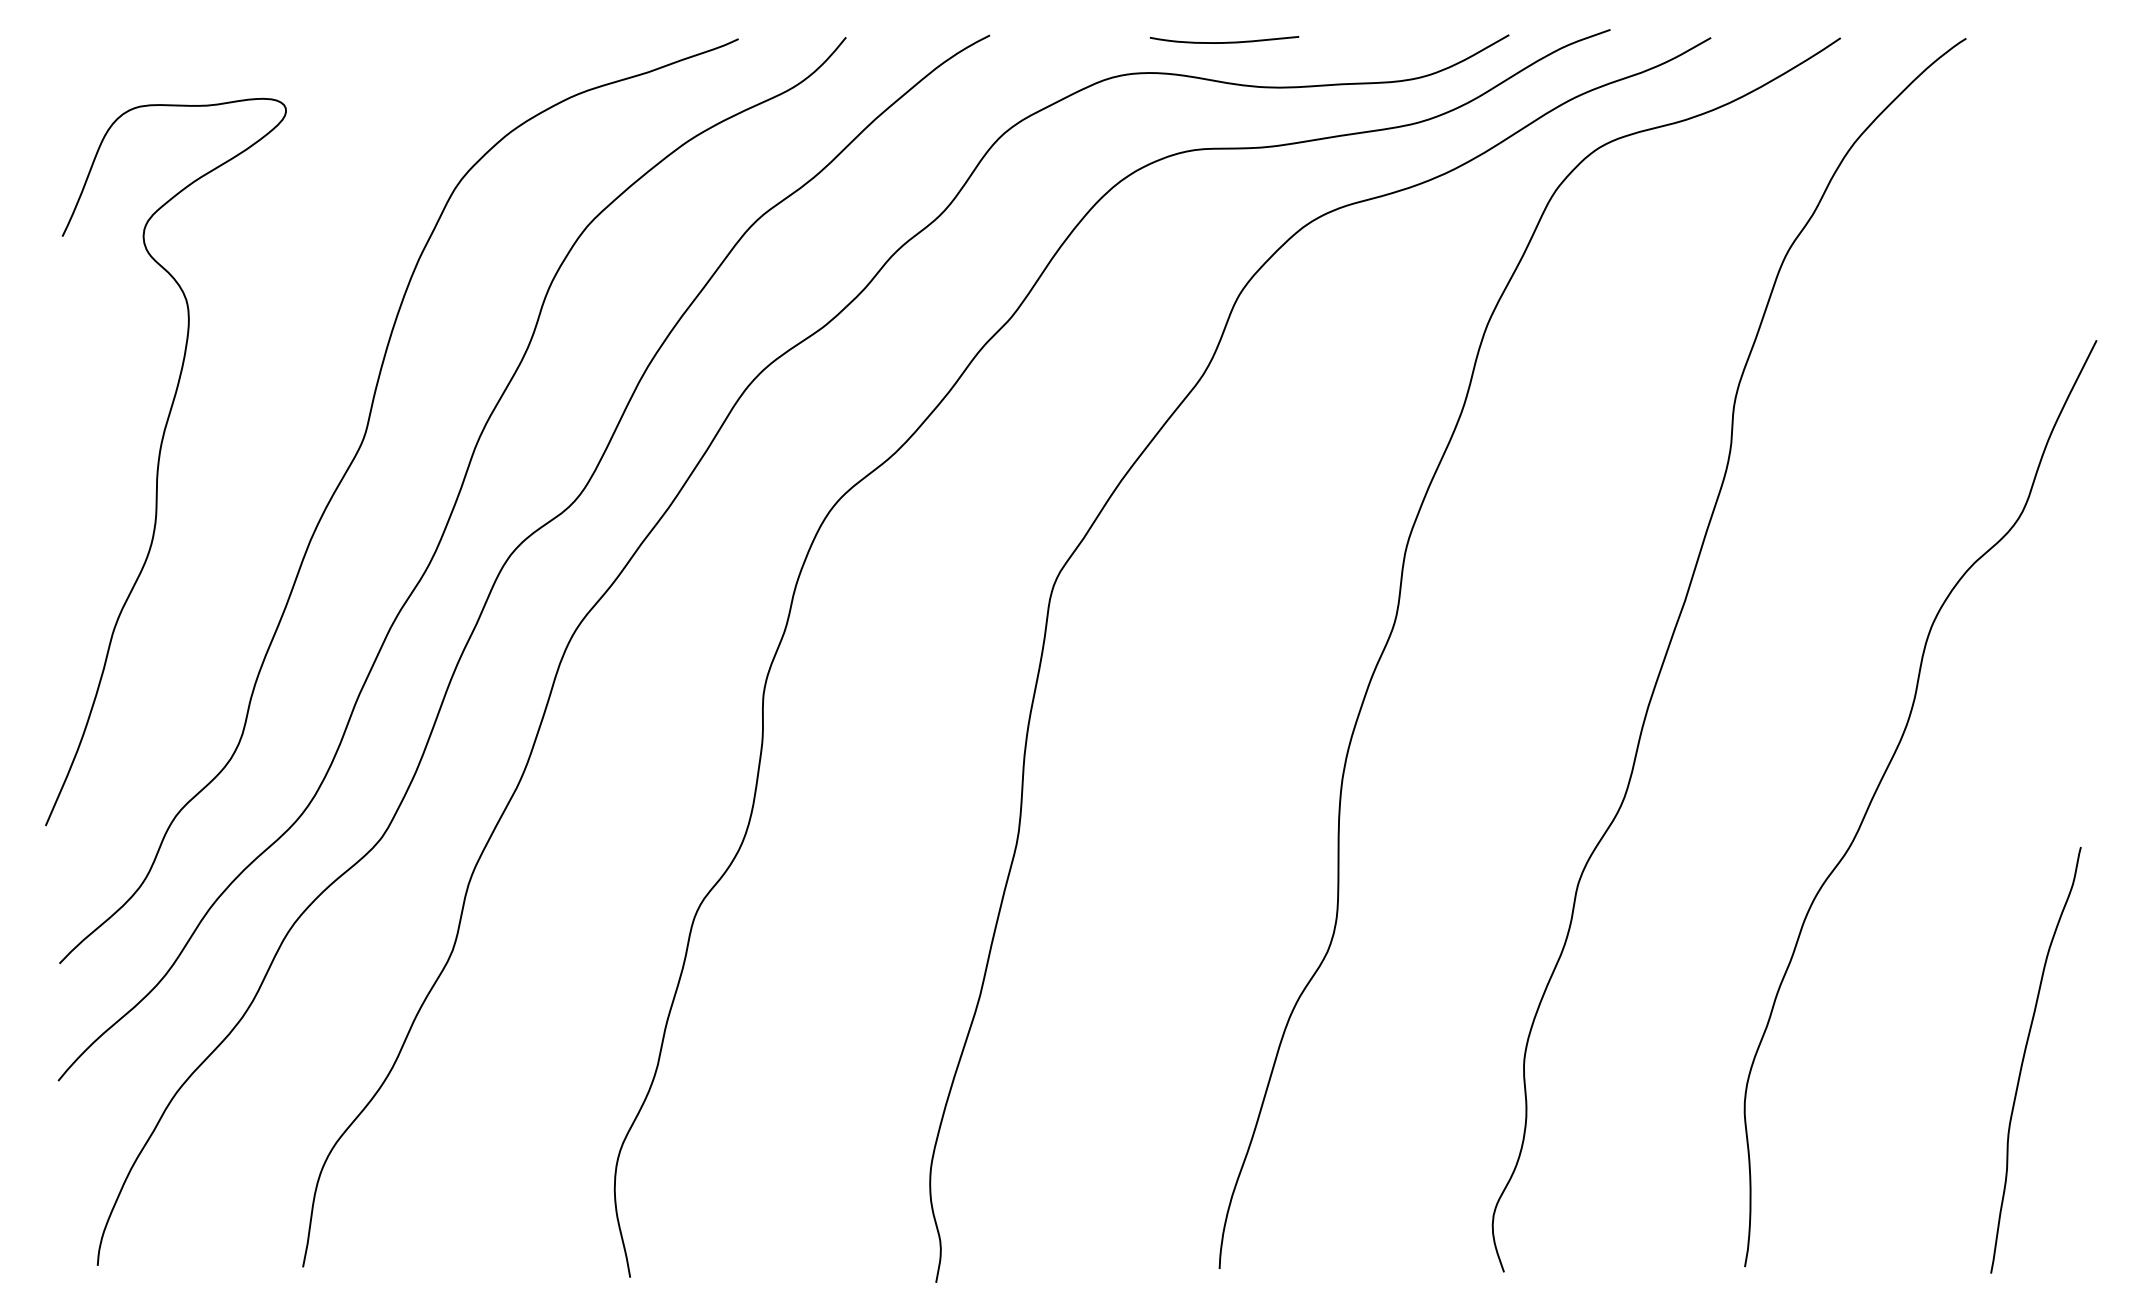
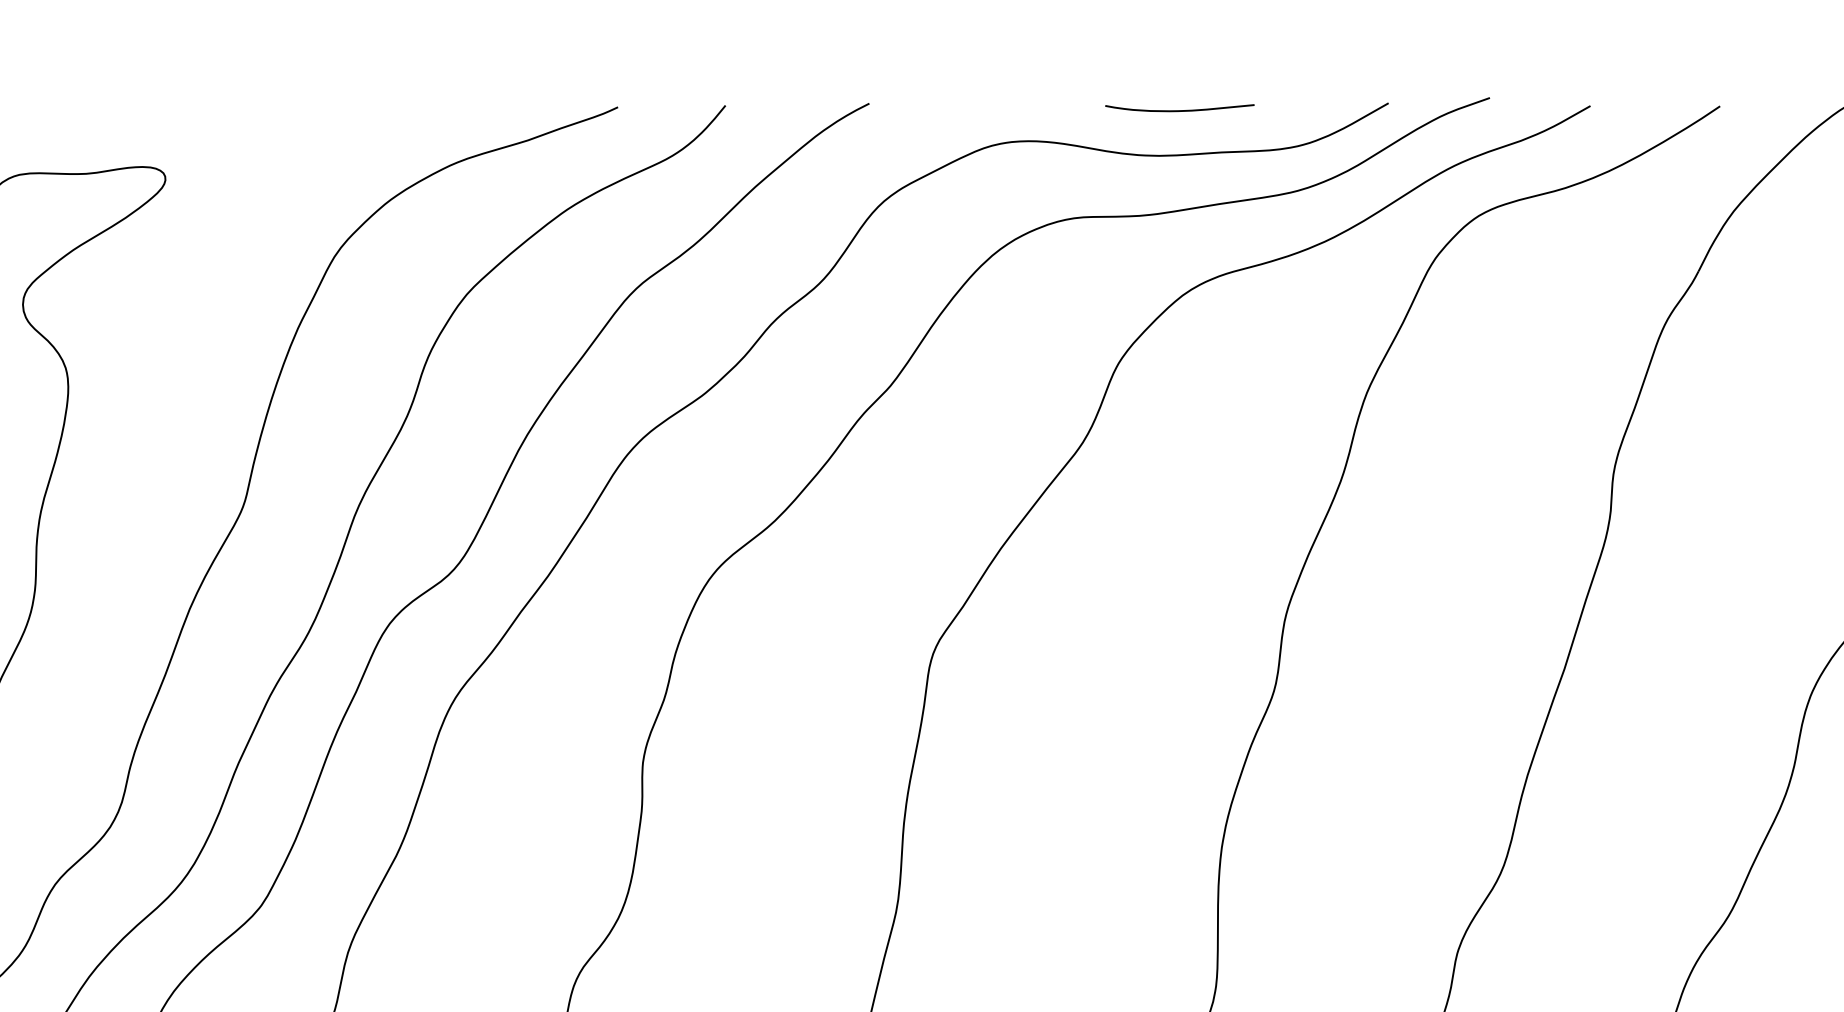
curve: (1226, 41) -> (1181, 109), moved

